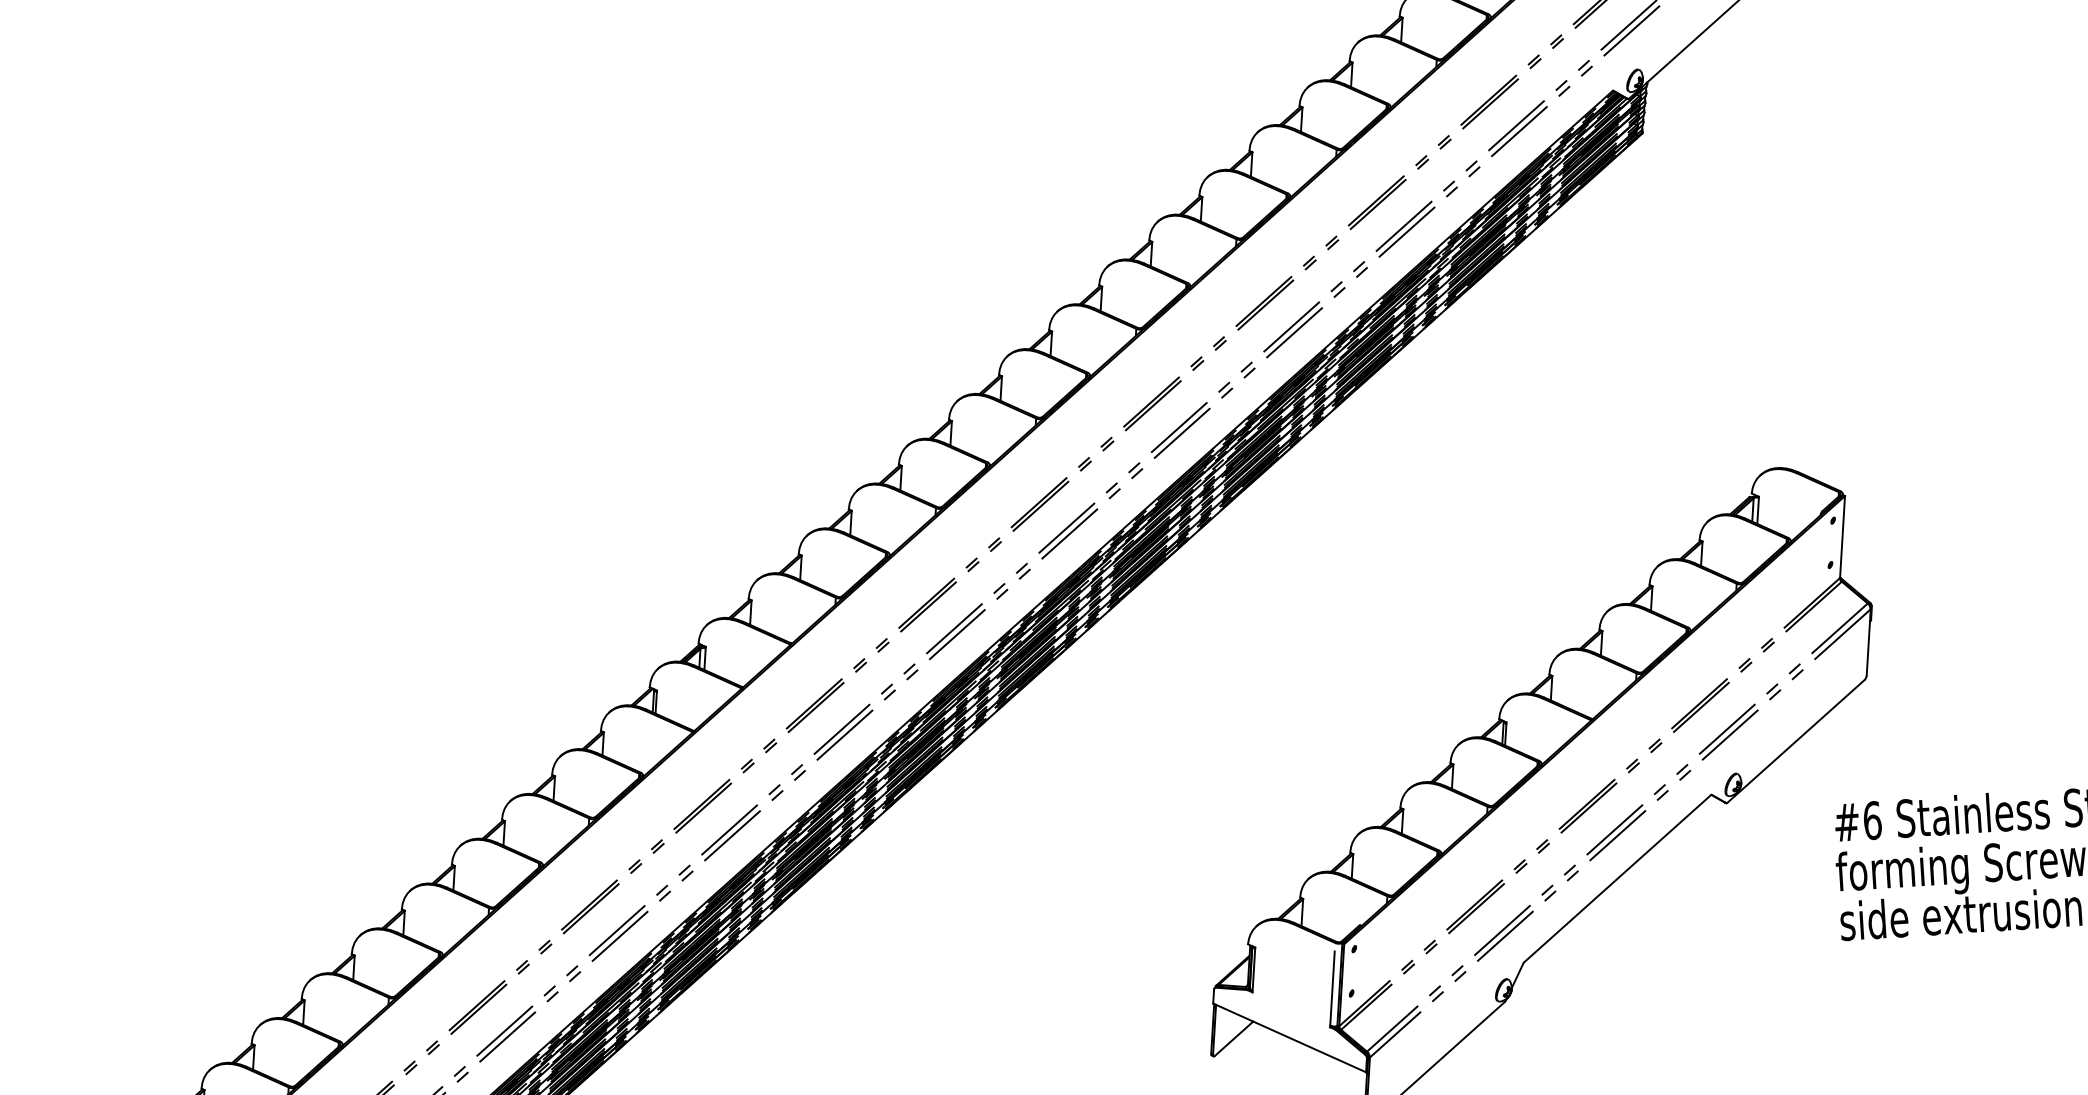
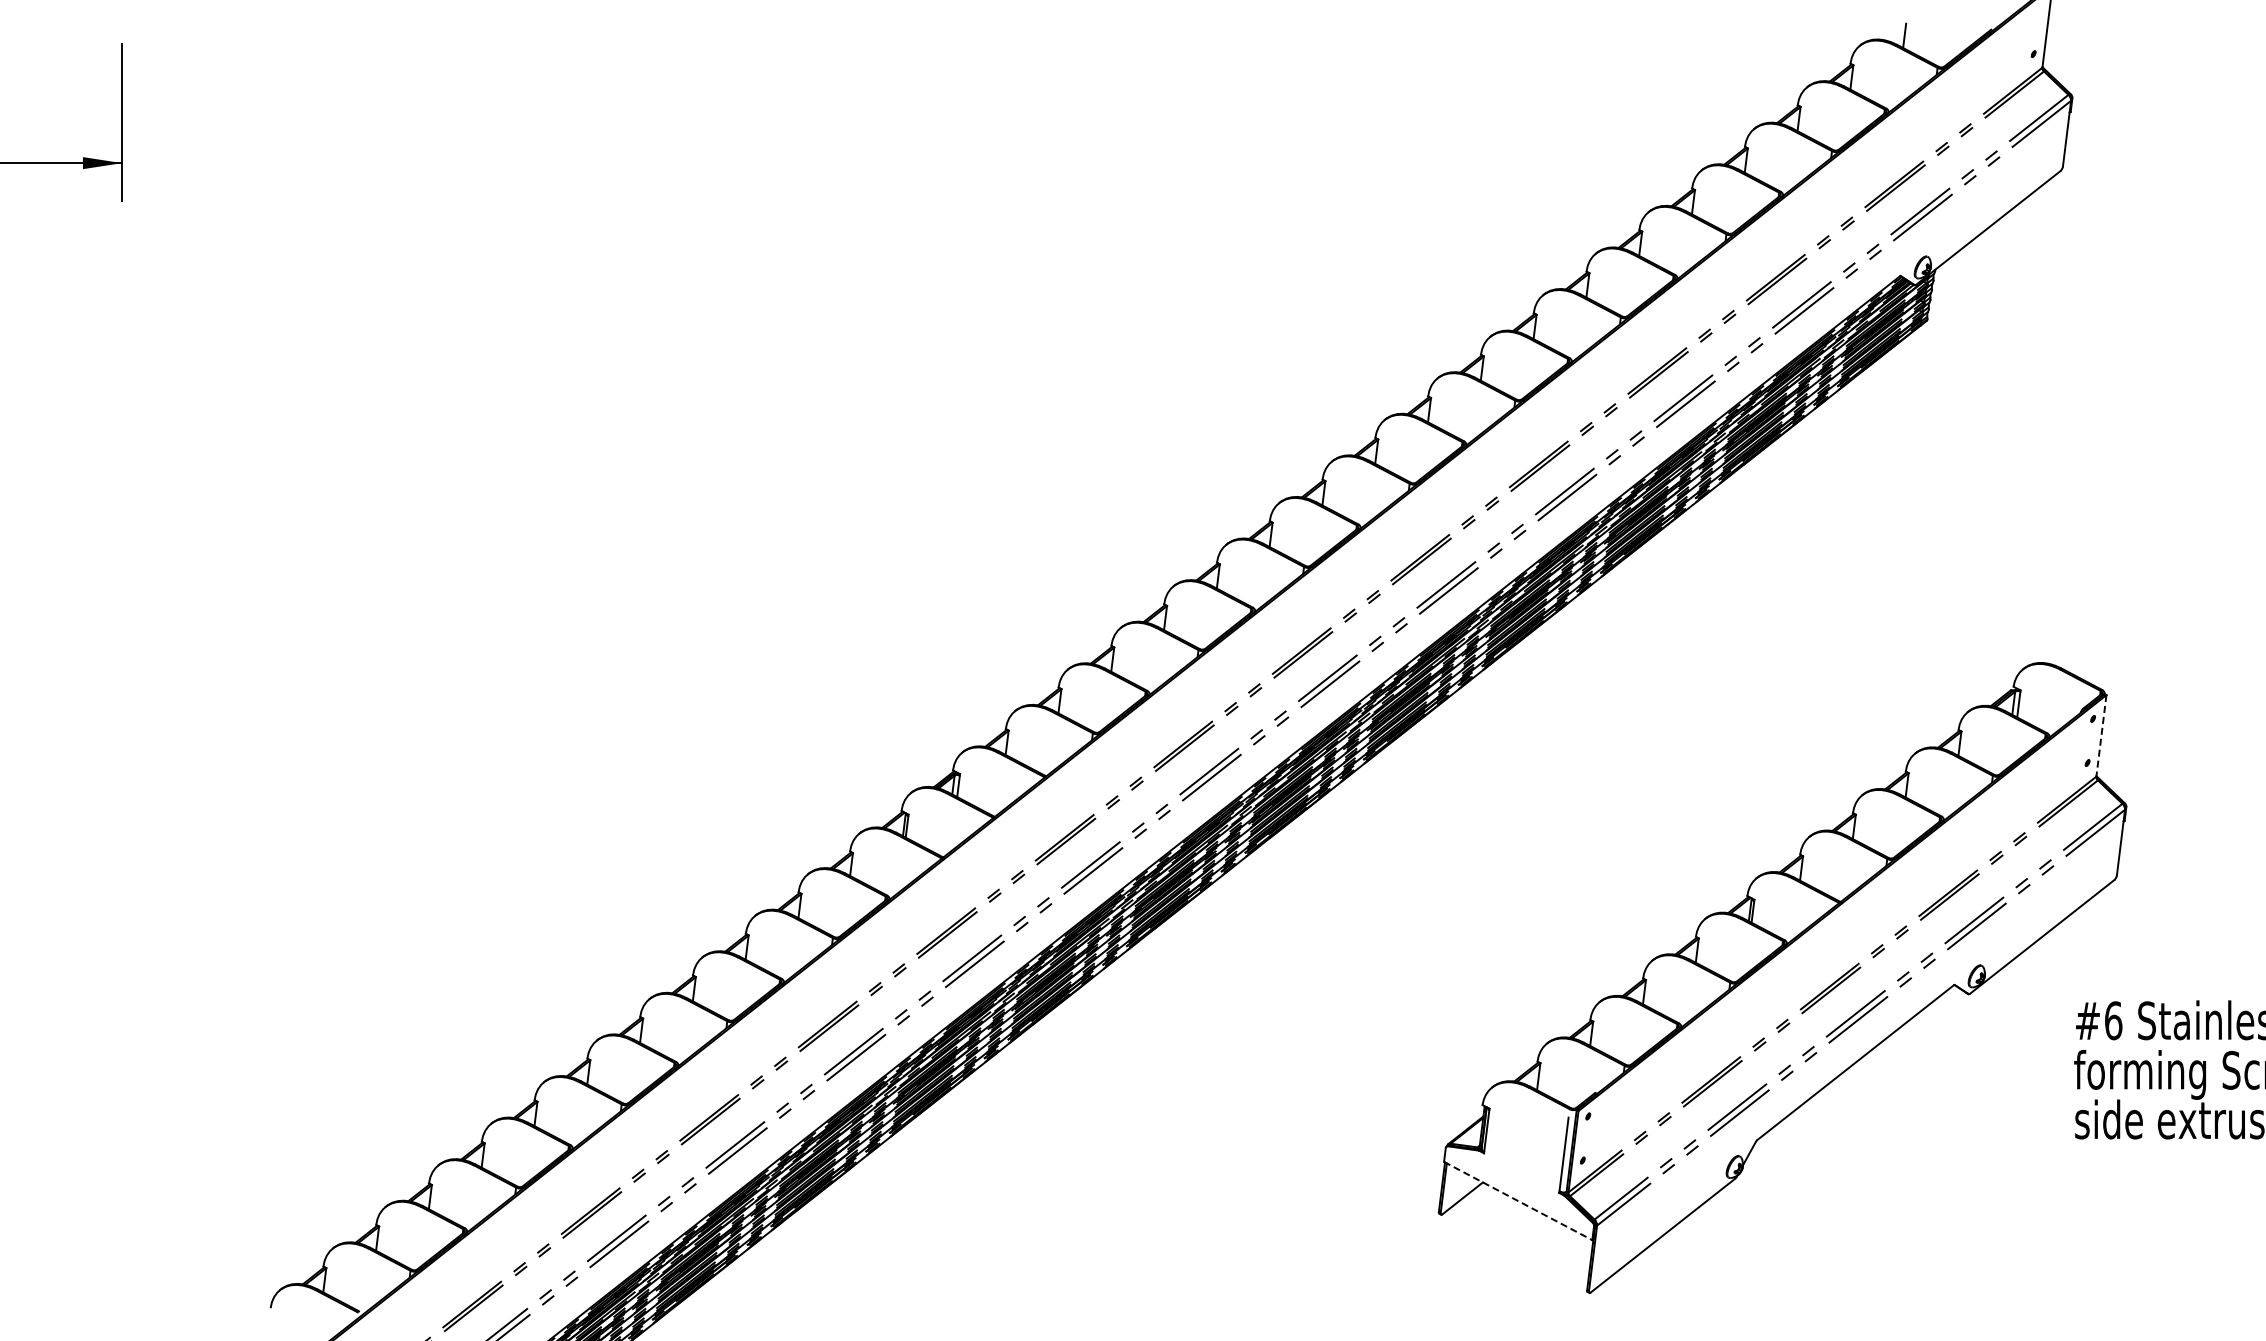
line: (1842, 537) -> (2101, 736), solid -> dashed
line: (1289, 1038) -> (1518, 1201), solid -> dashed

